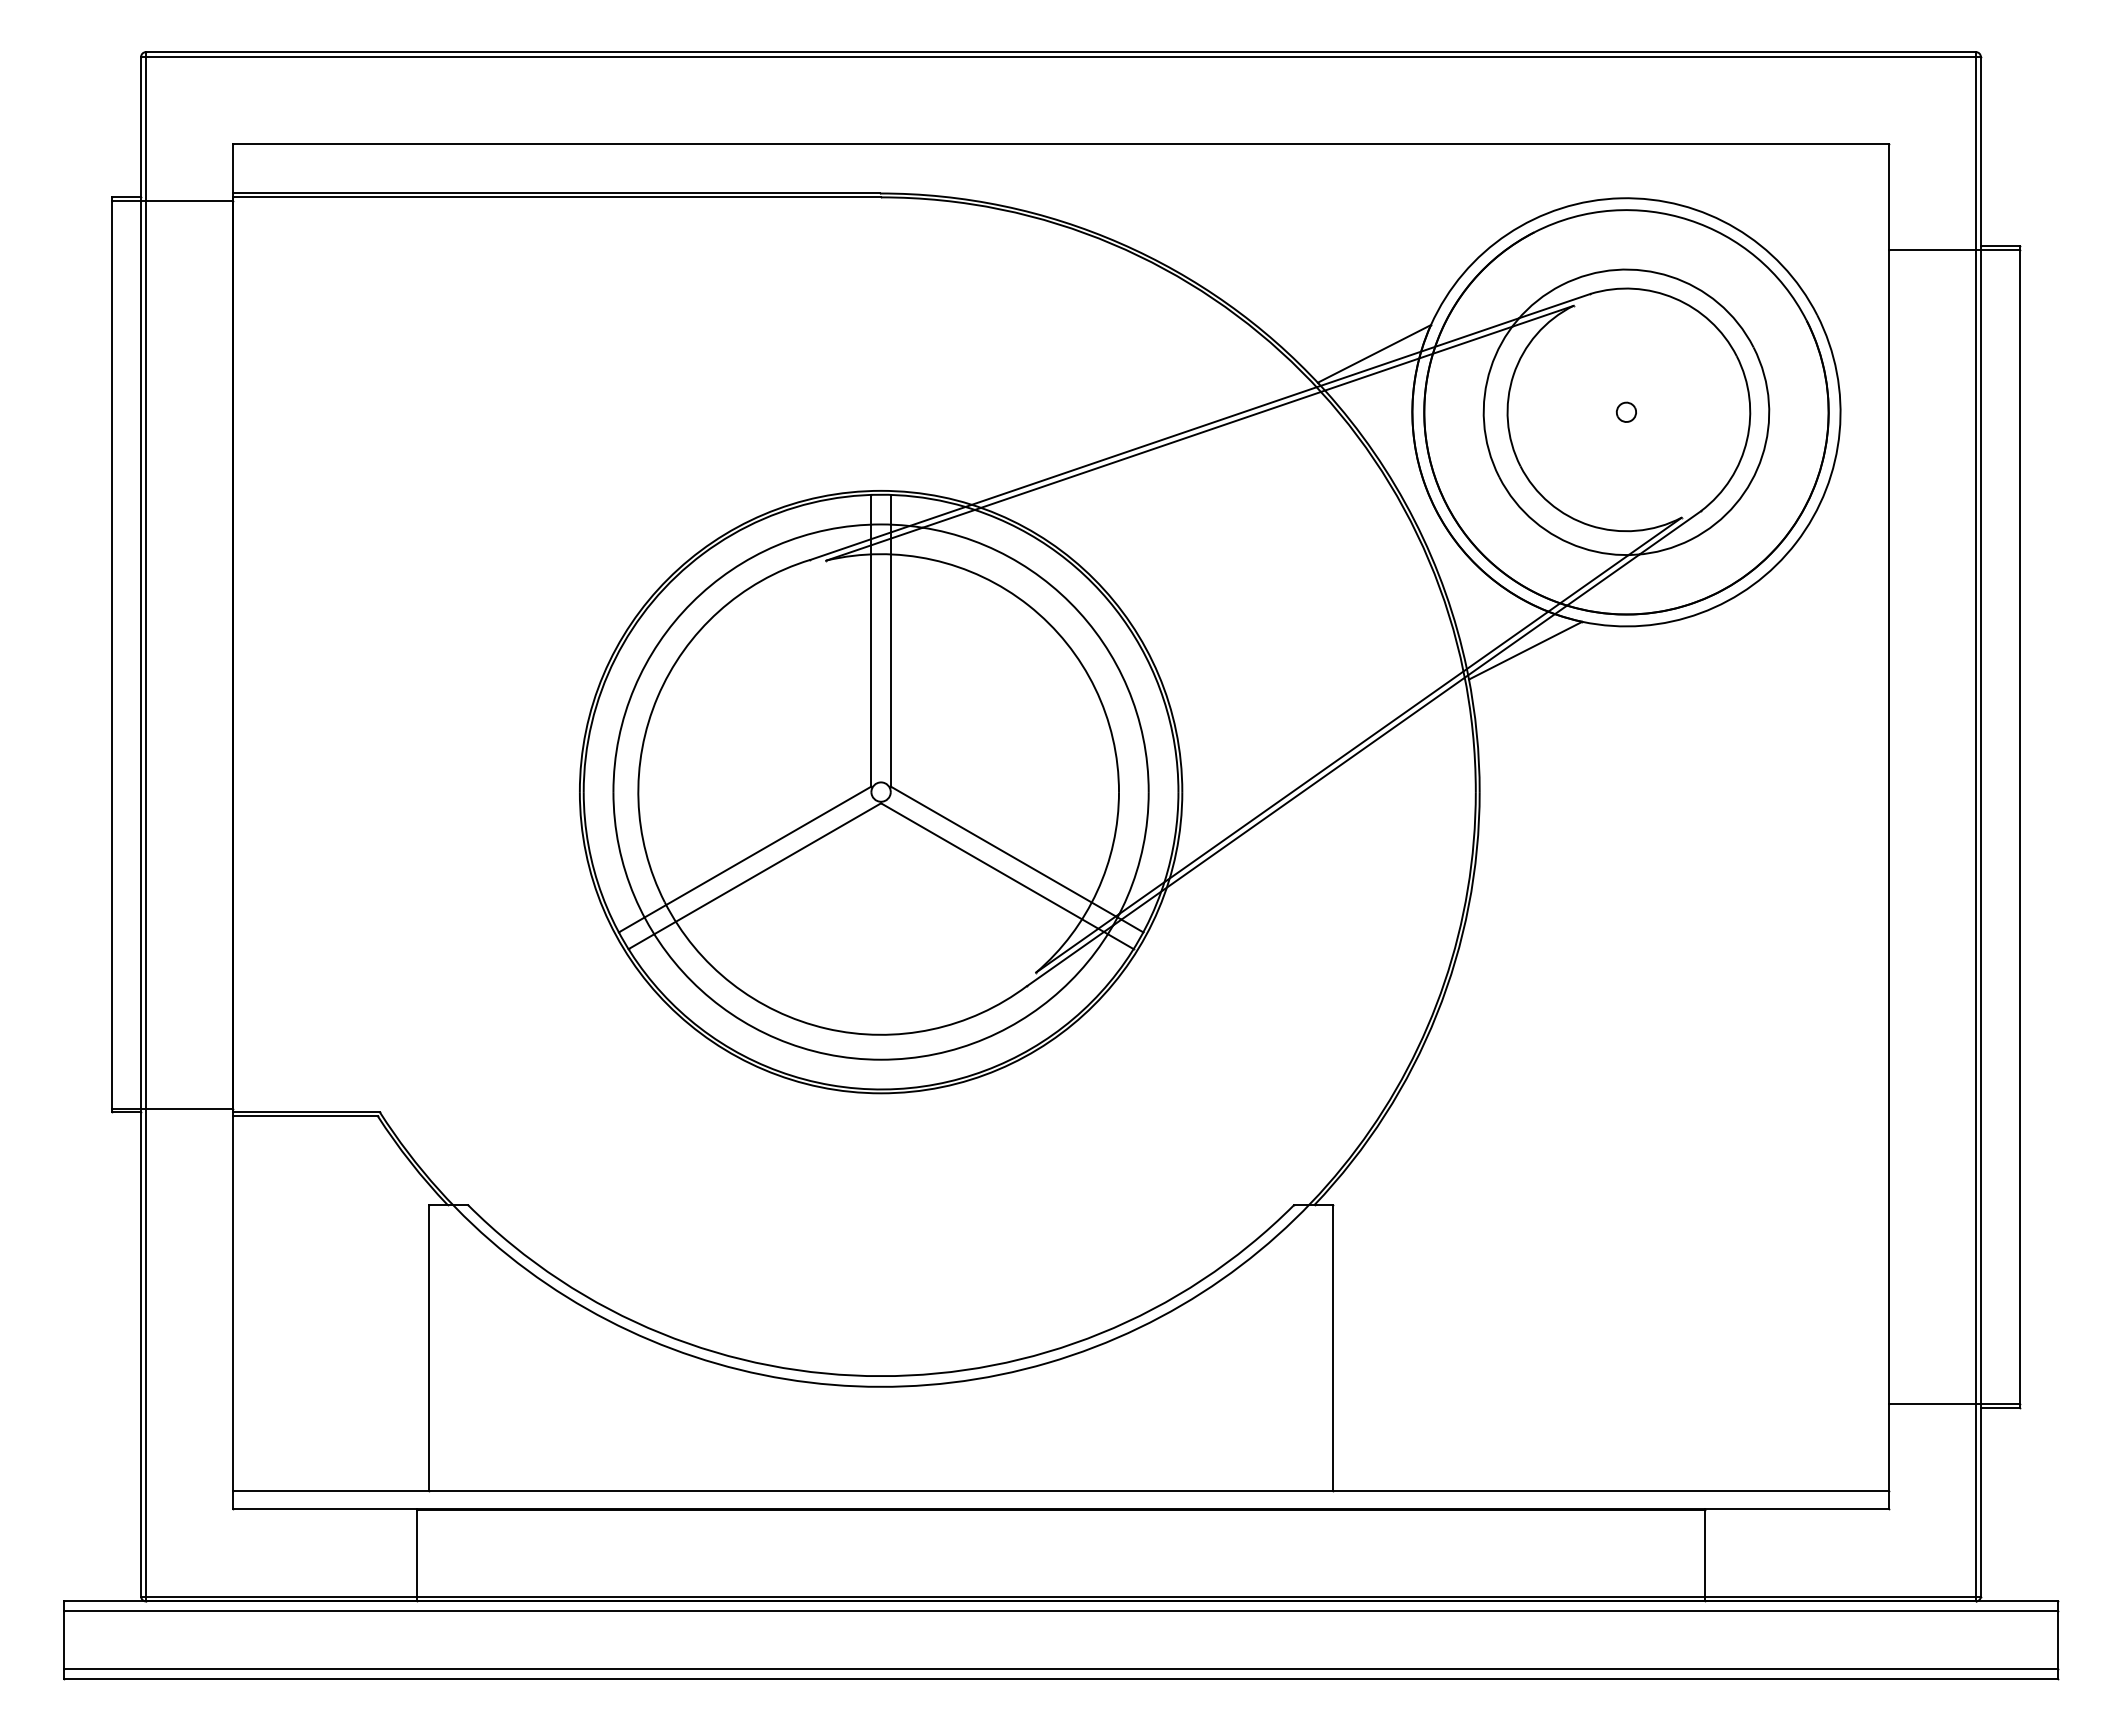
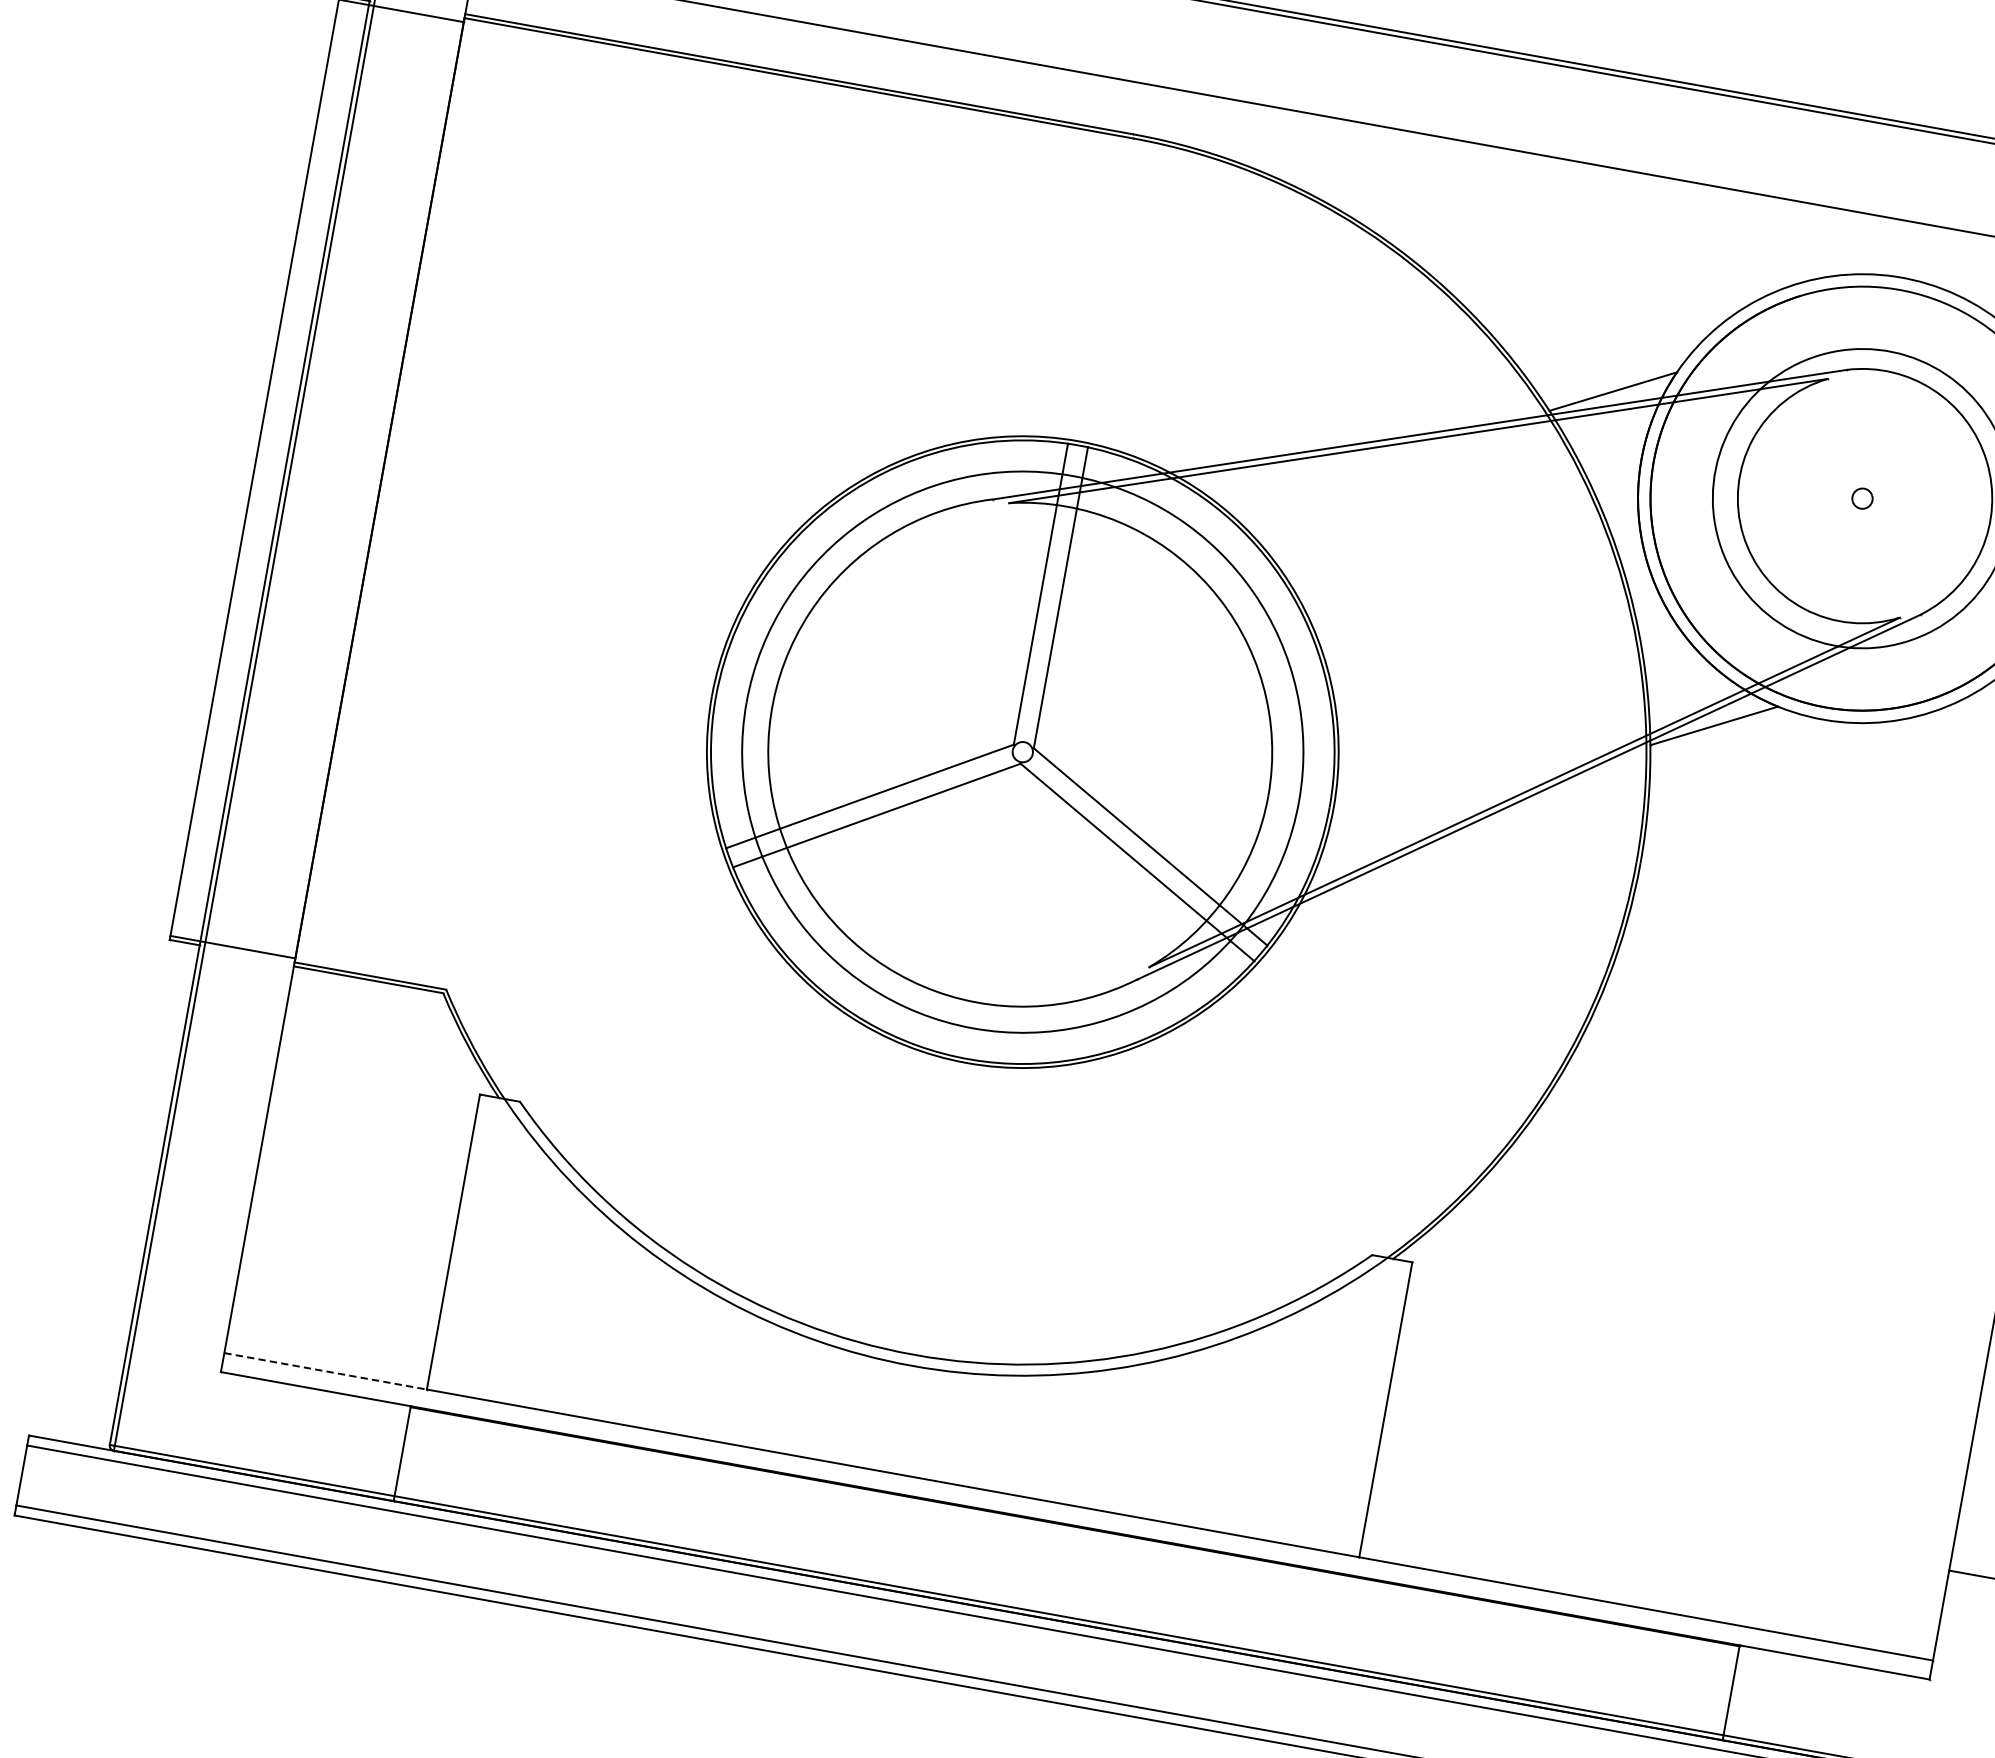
line: (331, 1491) -> (325, 1371), solid -> dashed

